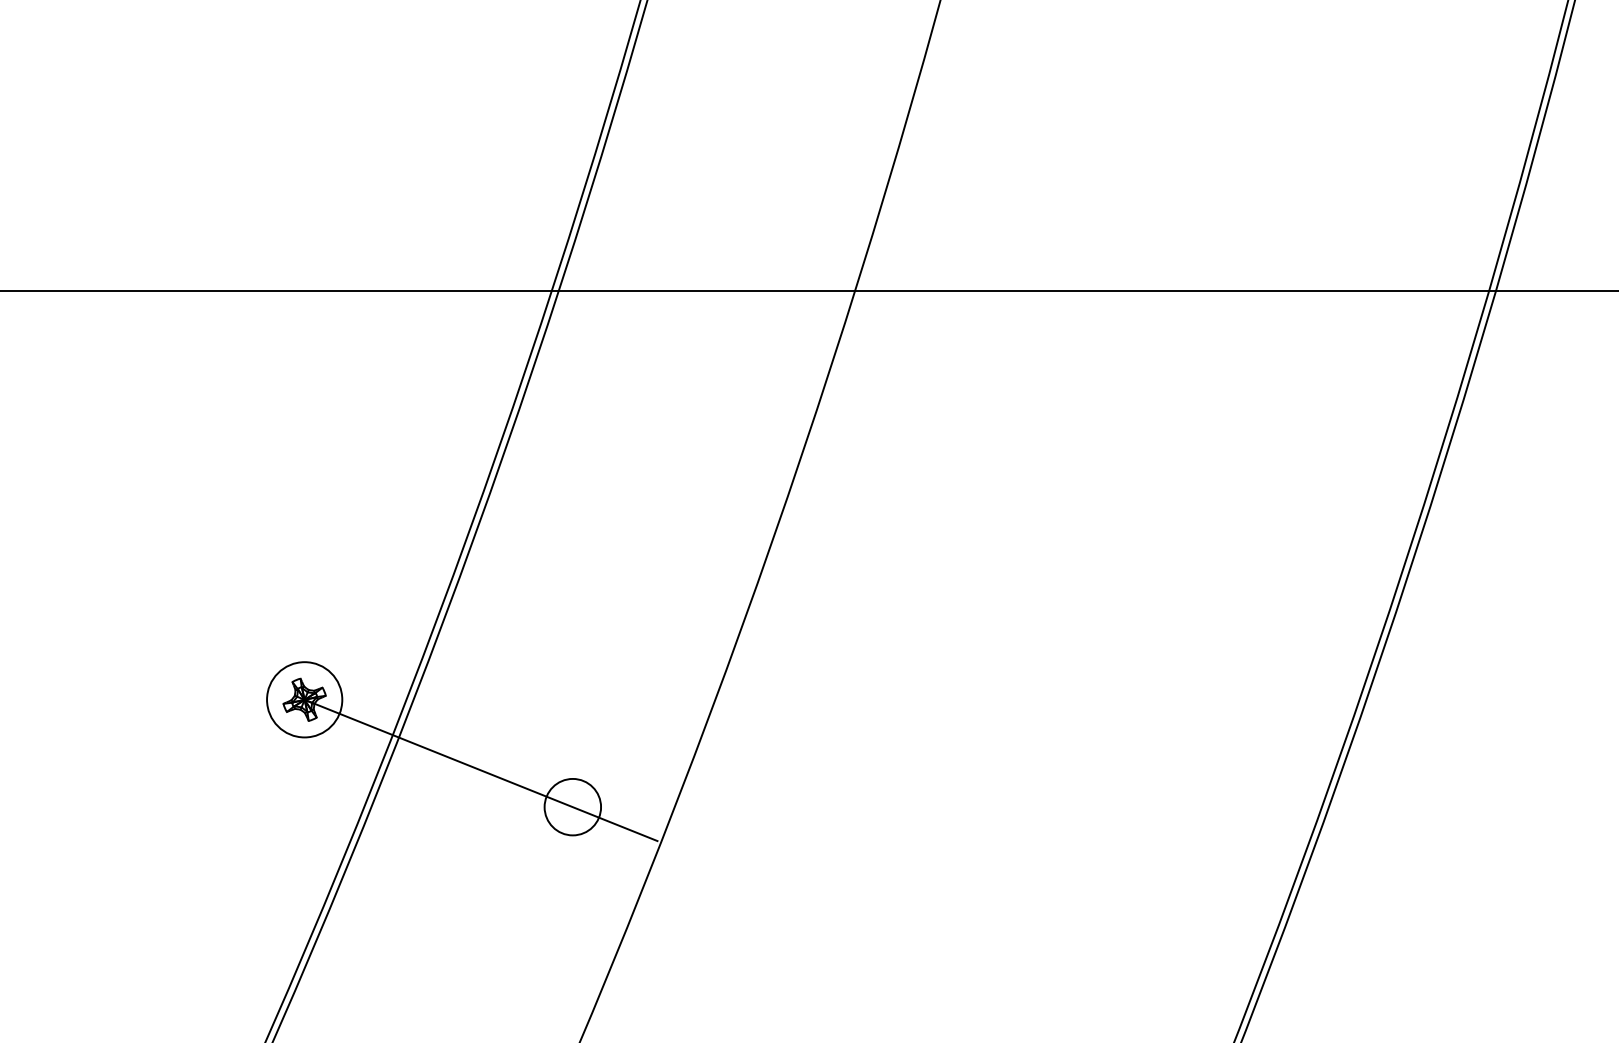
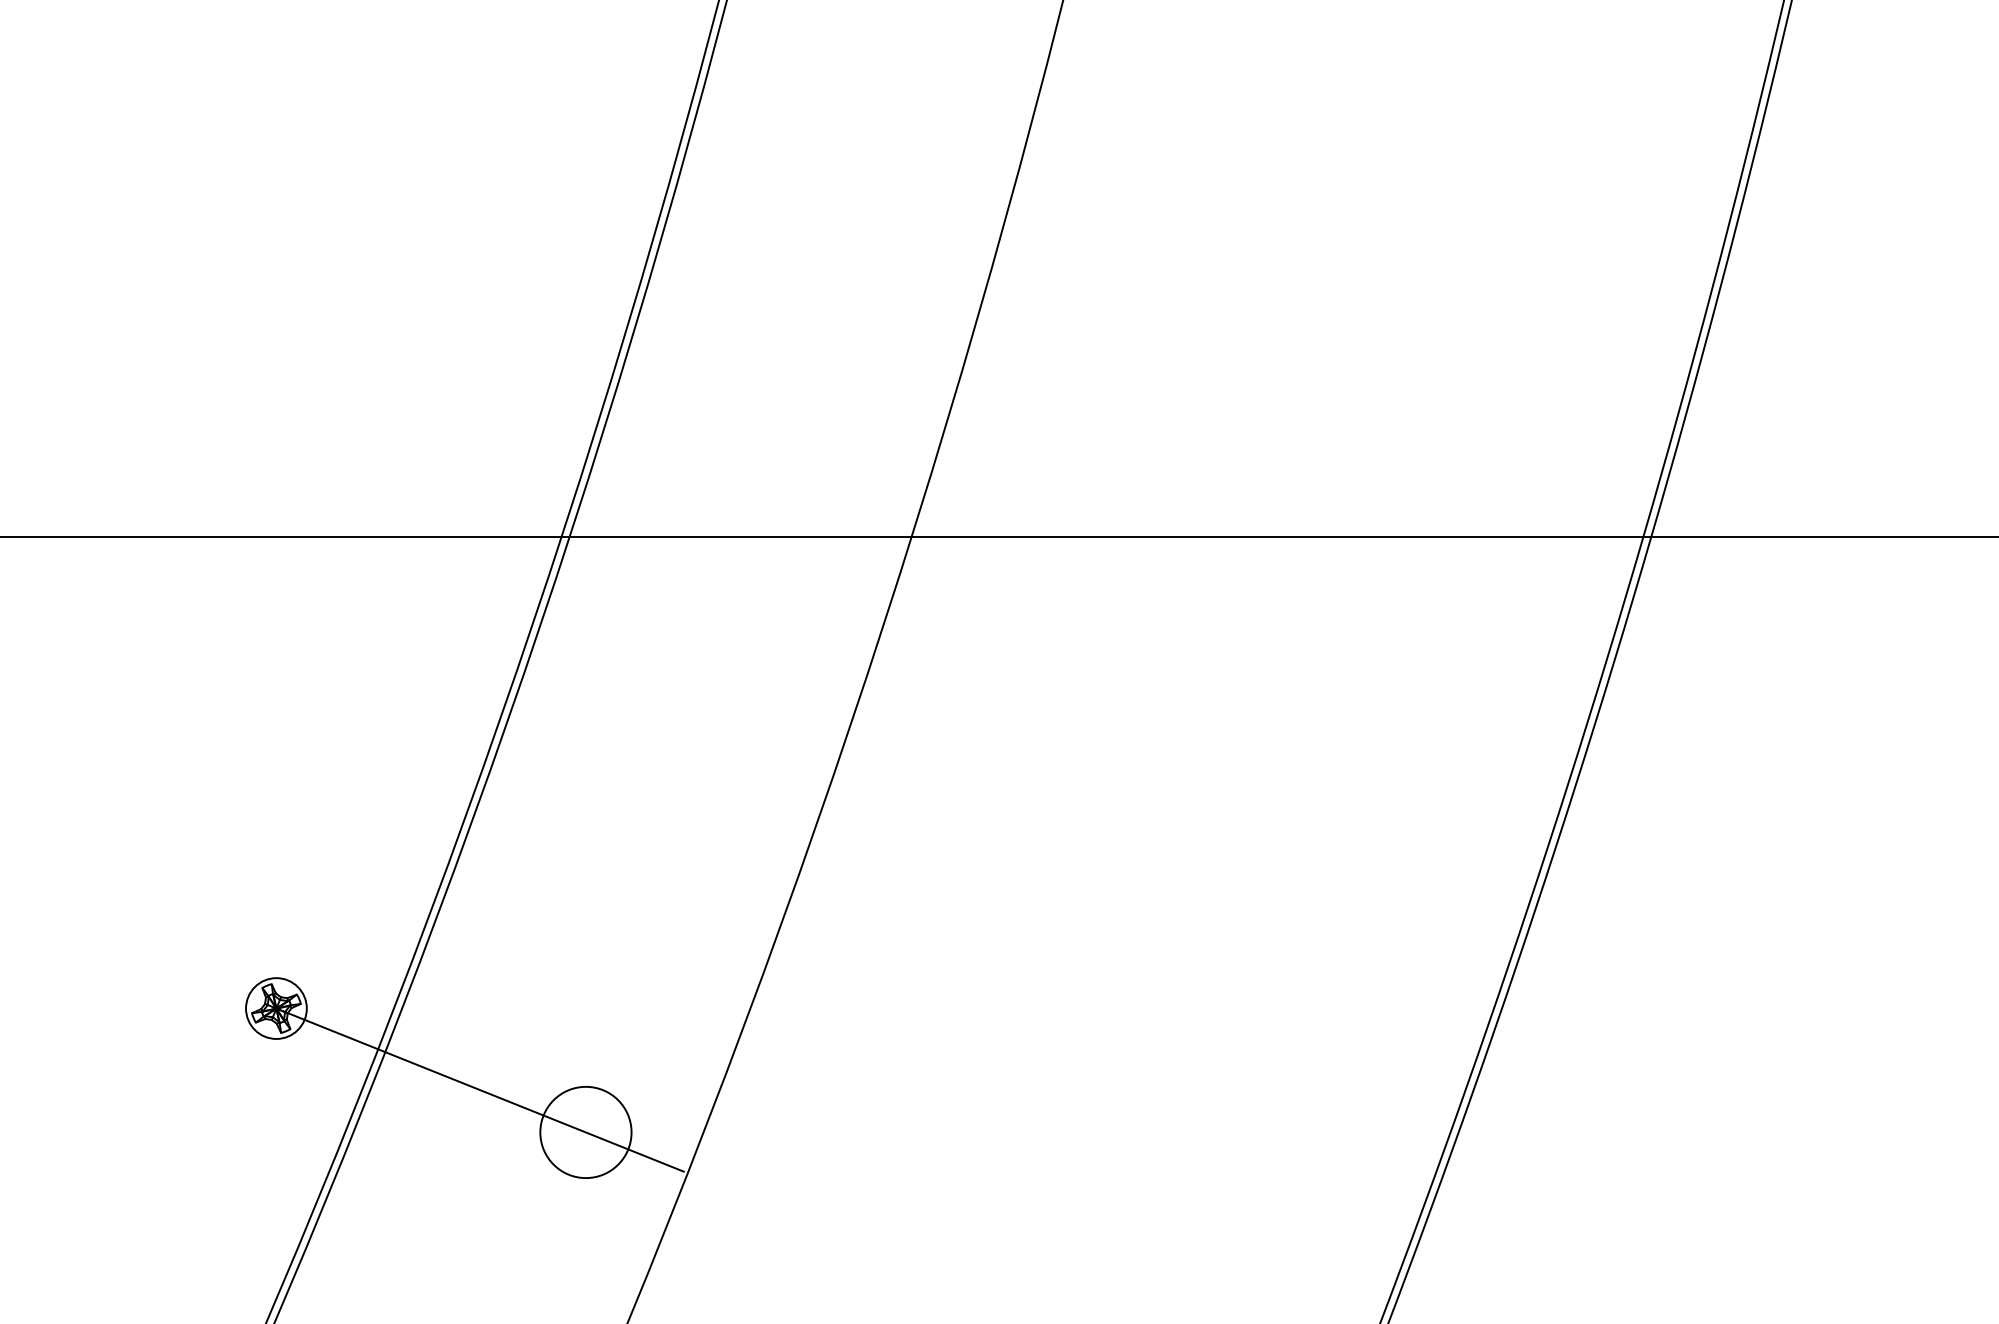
circle: (303, 699) -> (275, 1008), size x0.7
circle: (572, 807) -> (585, 1132), size x1.4

